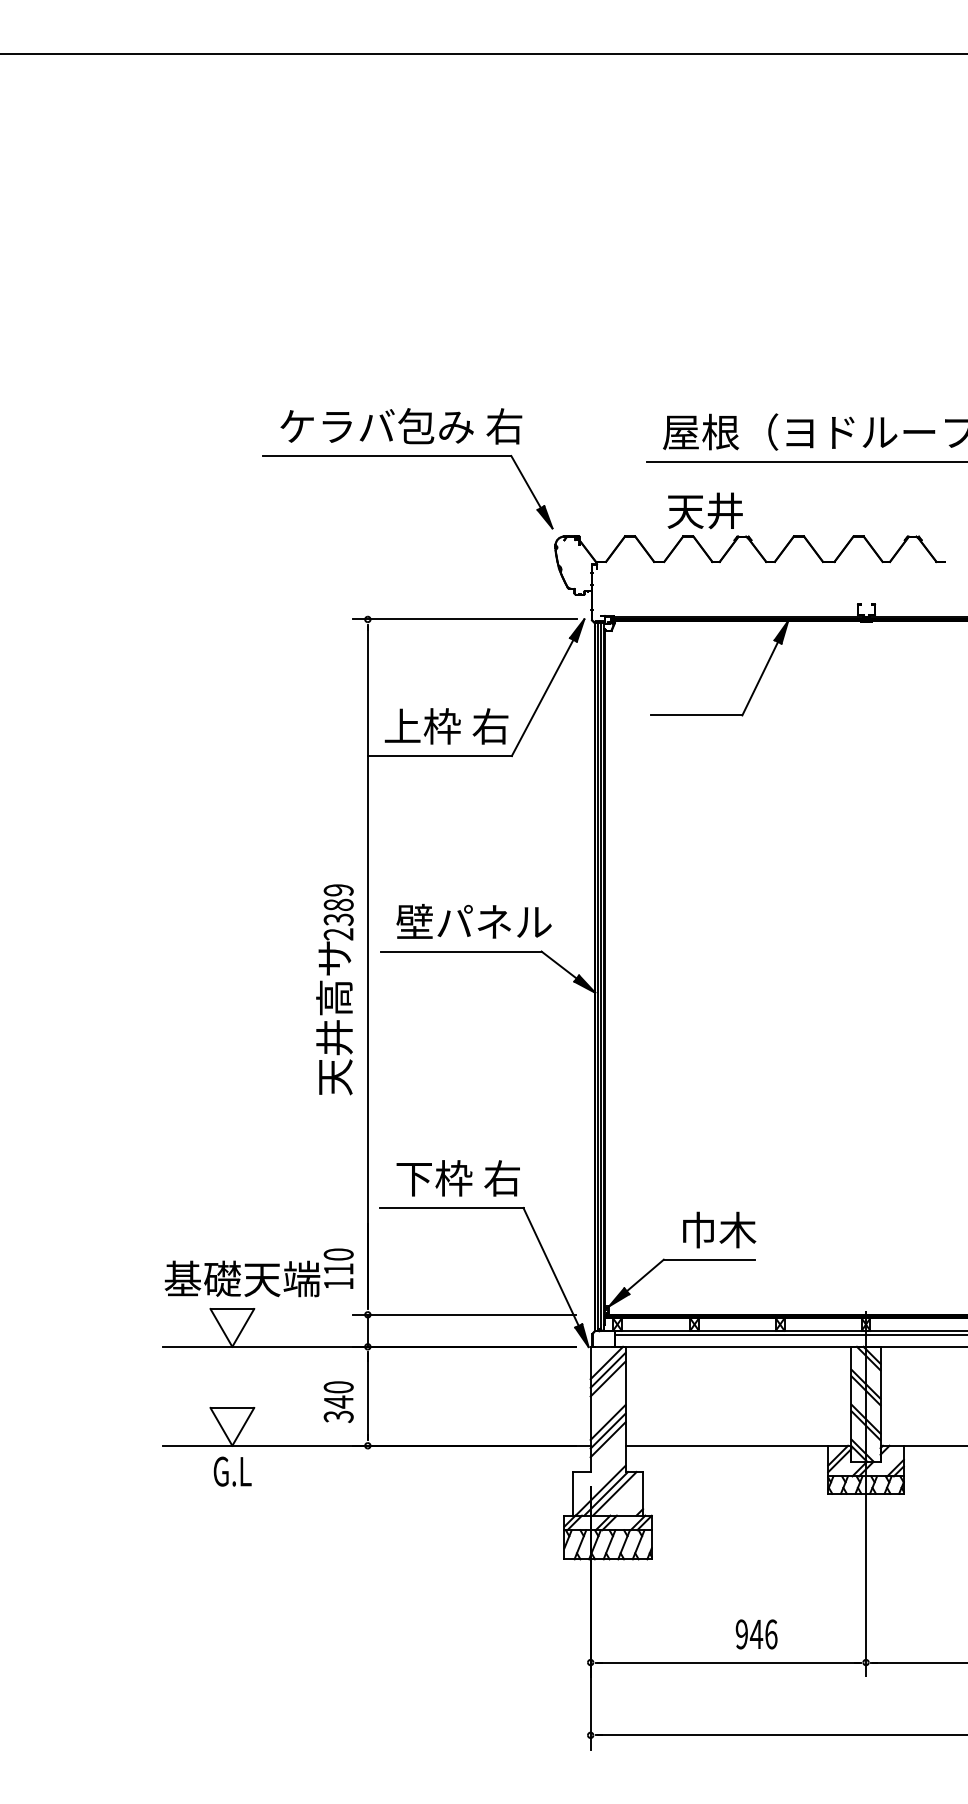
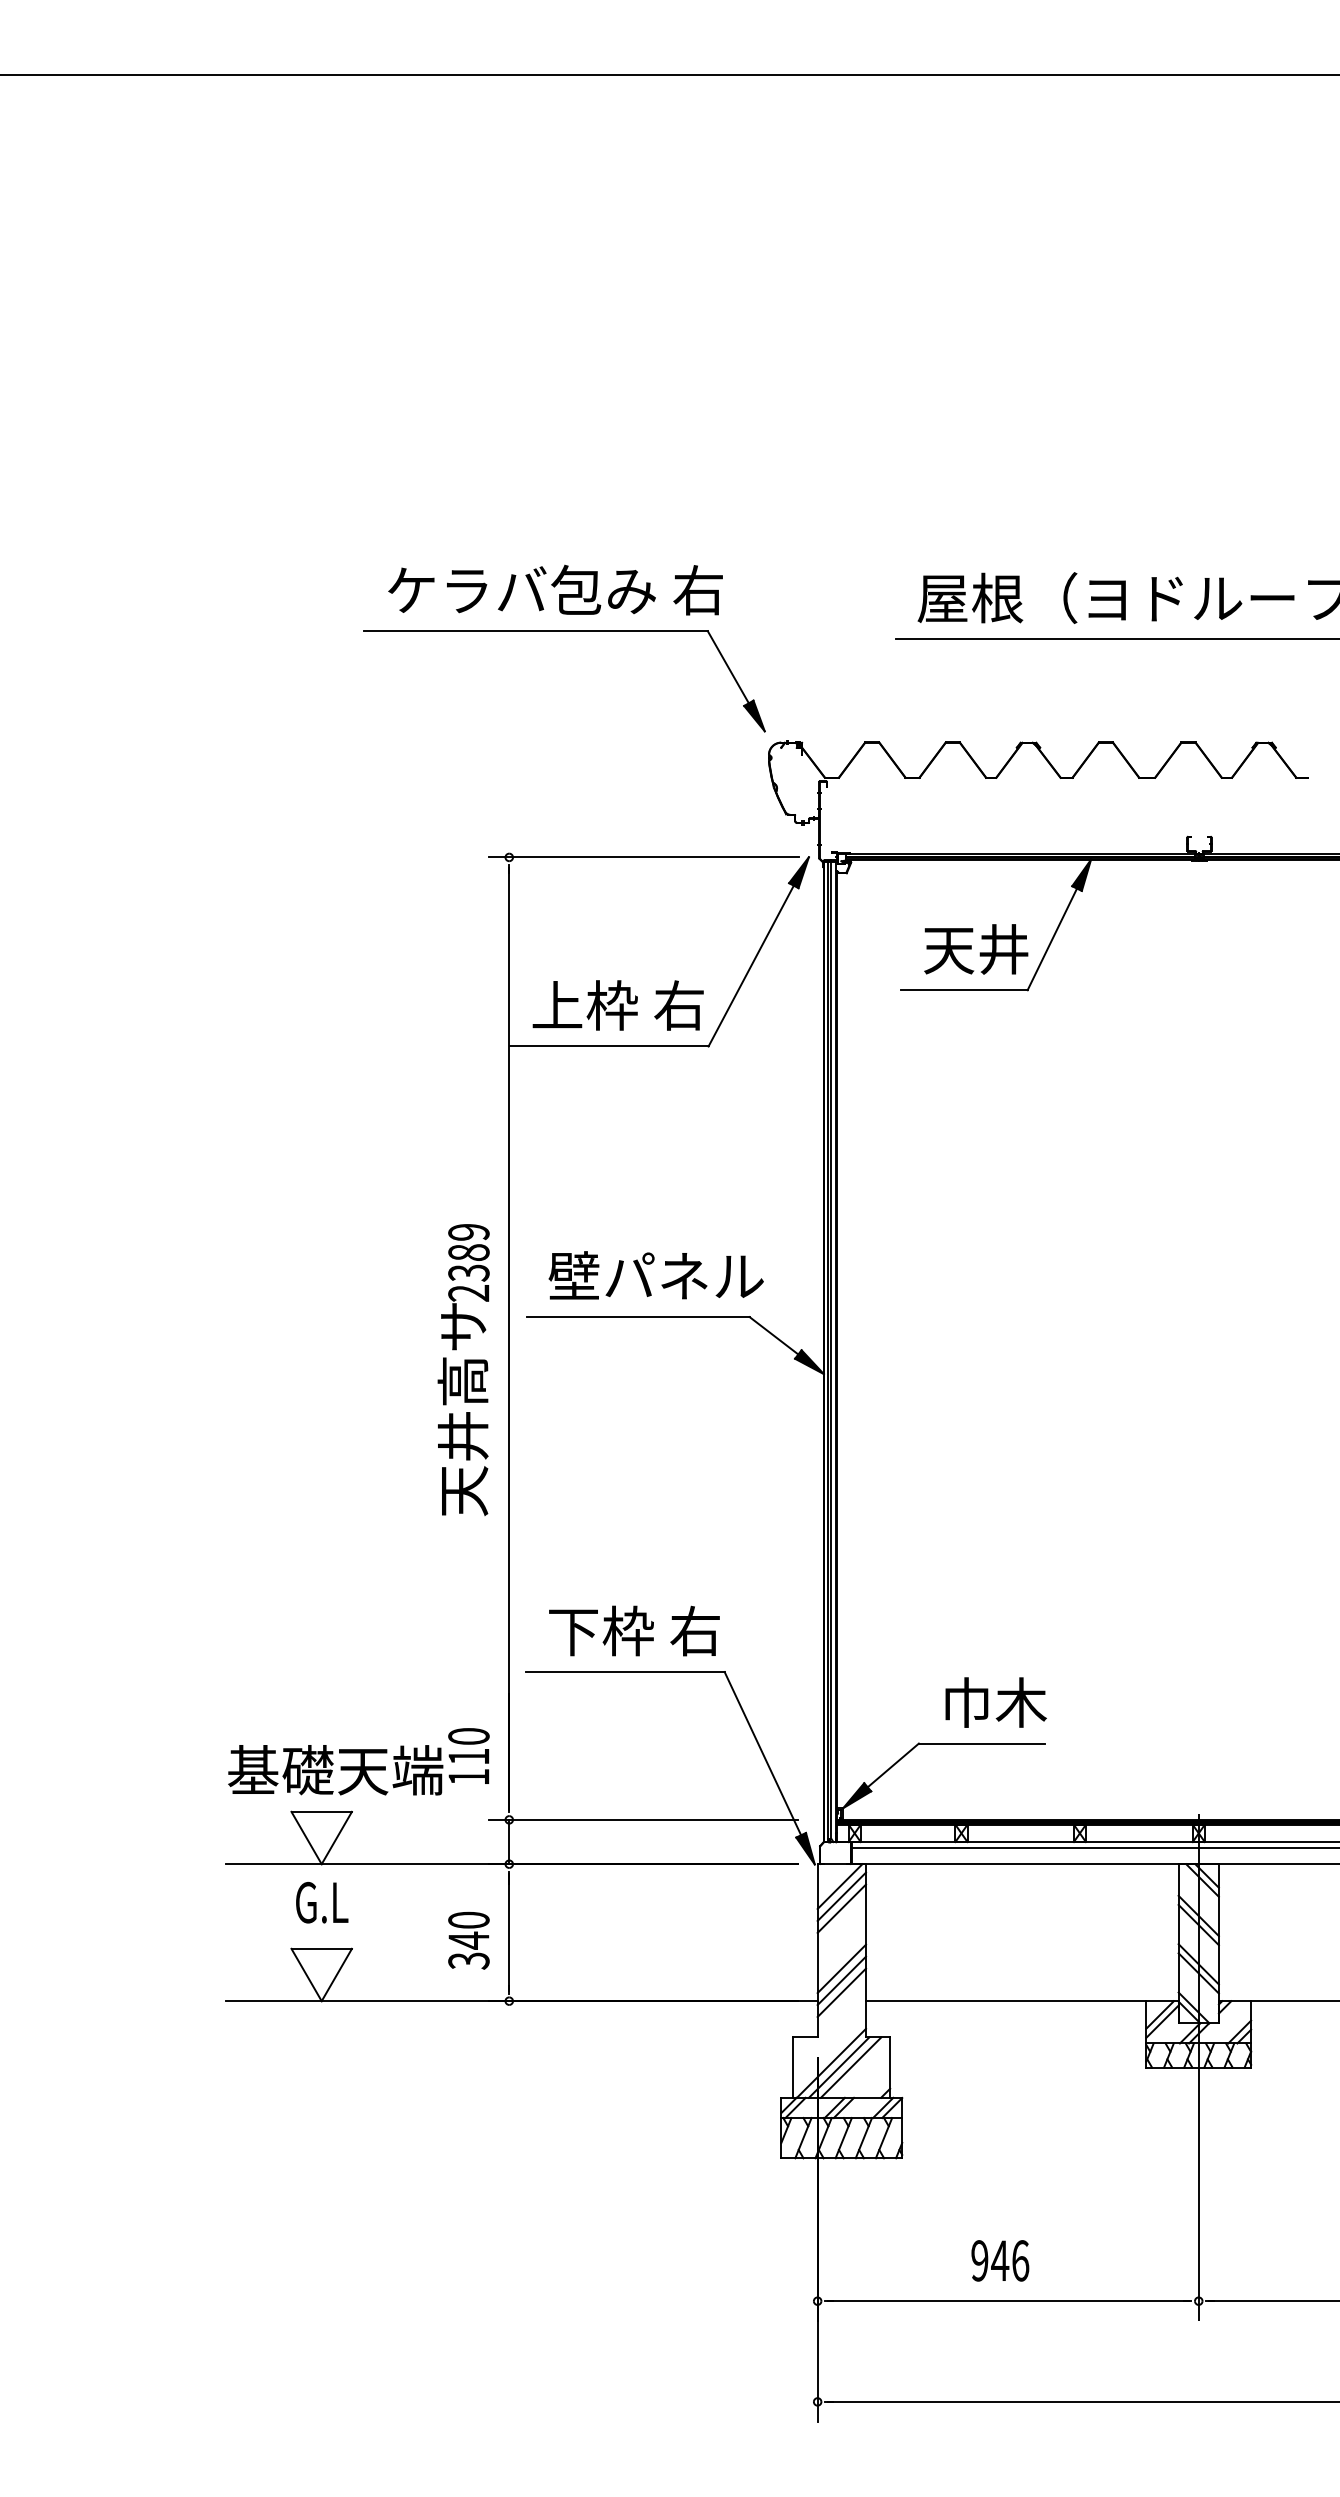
text: (704, 510) -> (975, 948), moved
text: (232, 1471) -> (321, 1902), moved
text: (756, 1634) -> (1000, 2260), moved

